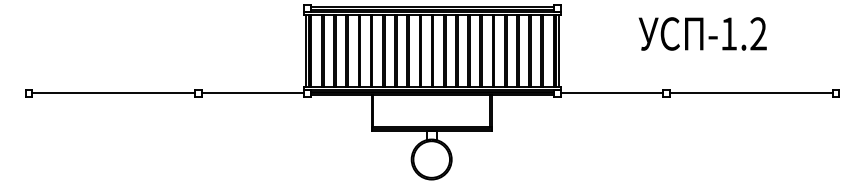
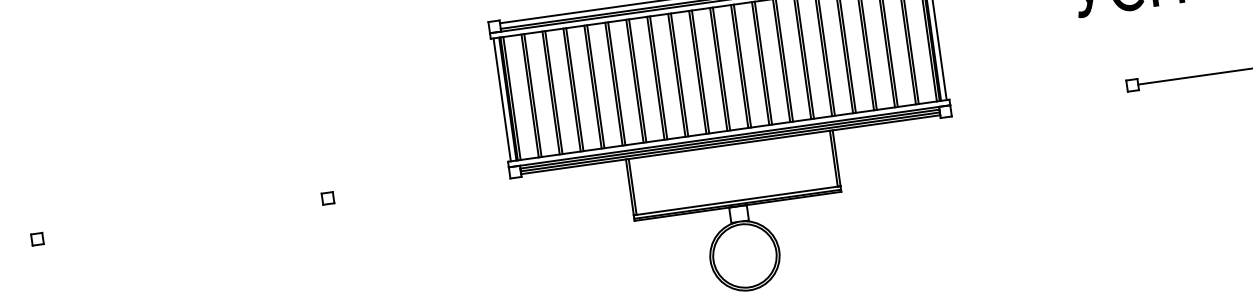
line: (113, 93) -> (182, 219), removed
line: (252, 93) -> (421, 185), removed
line: (611, 93) -> (1037, 99), removed

